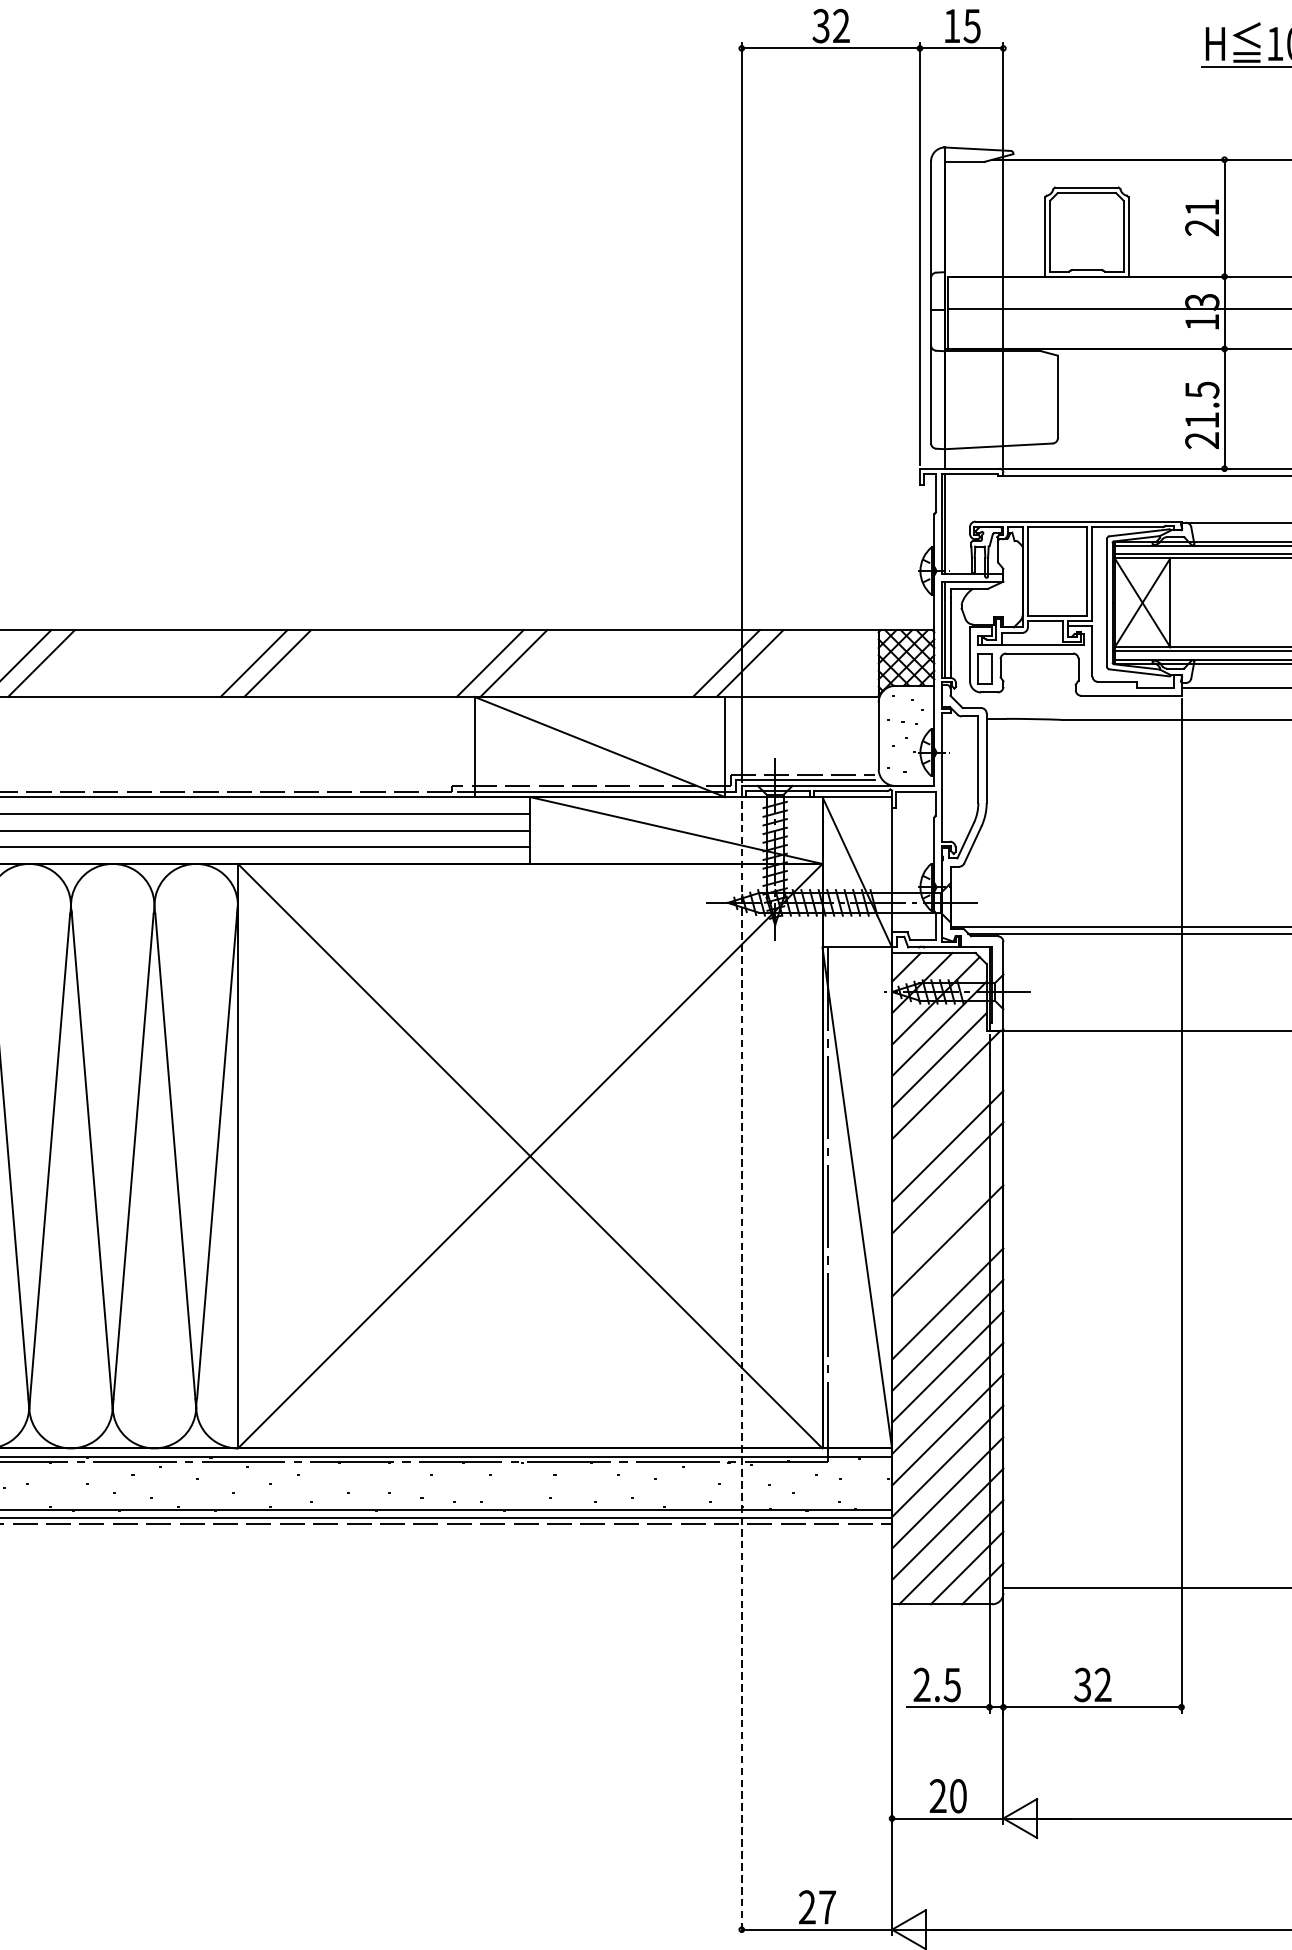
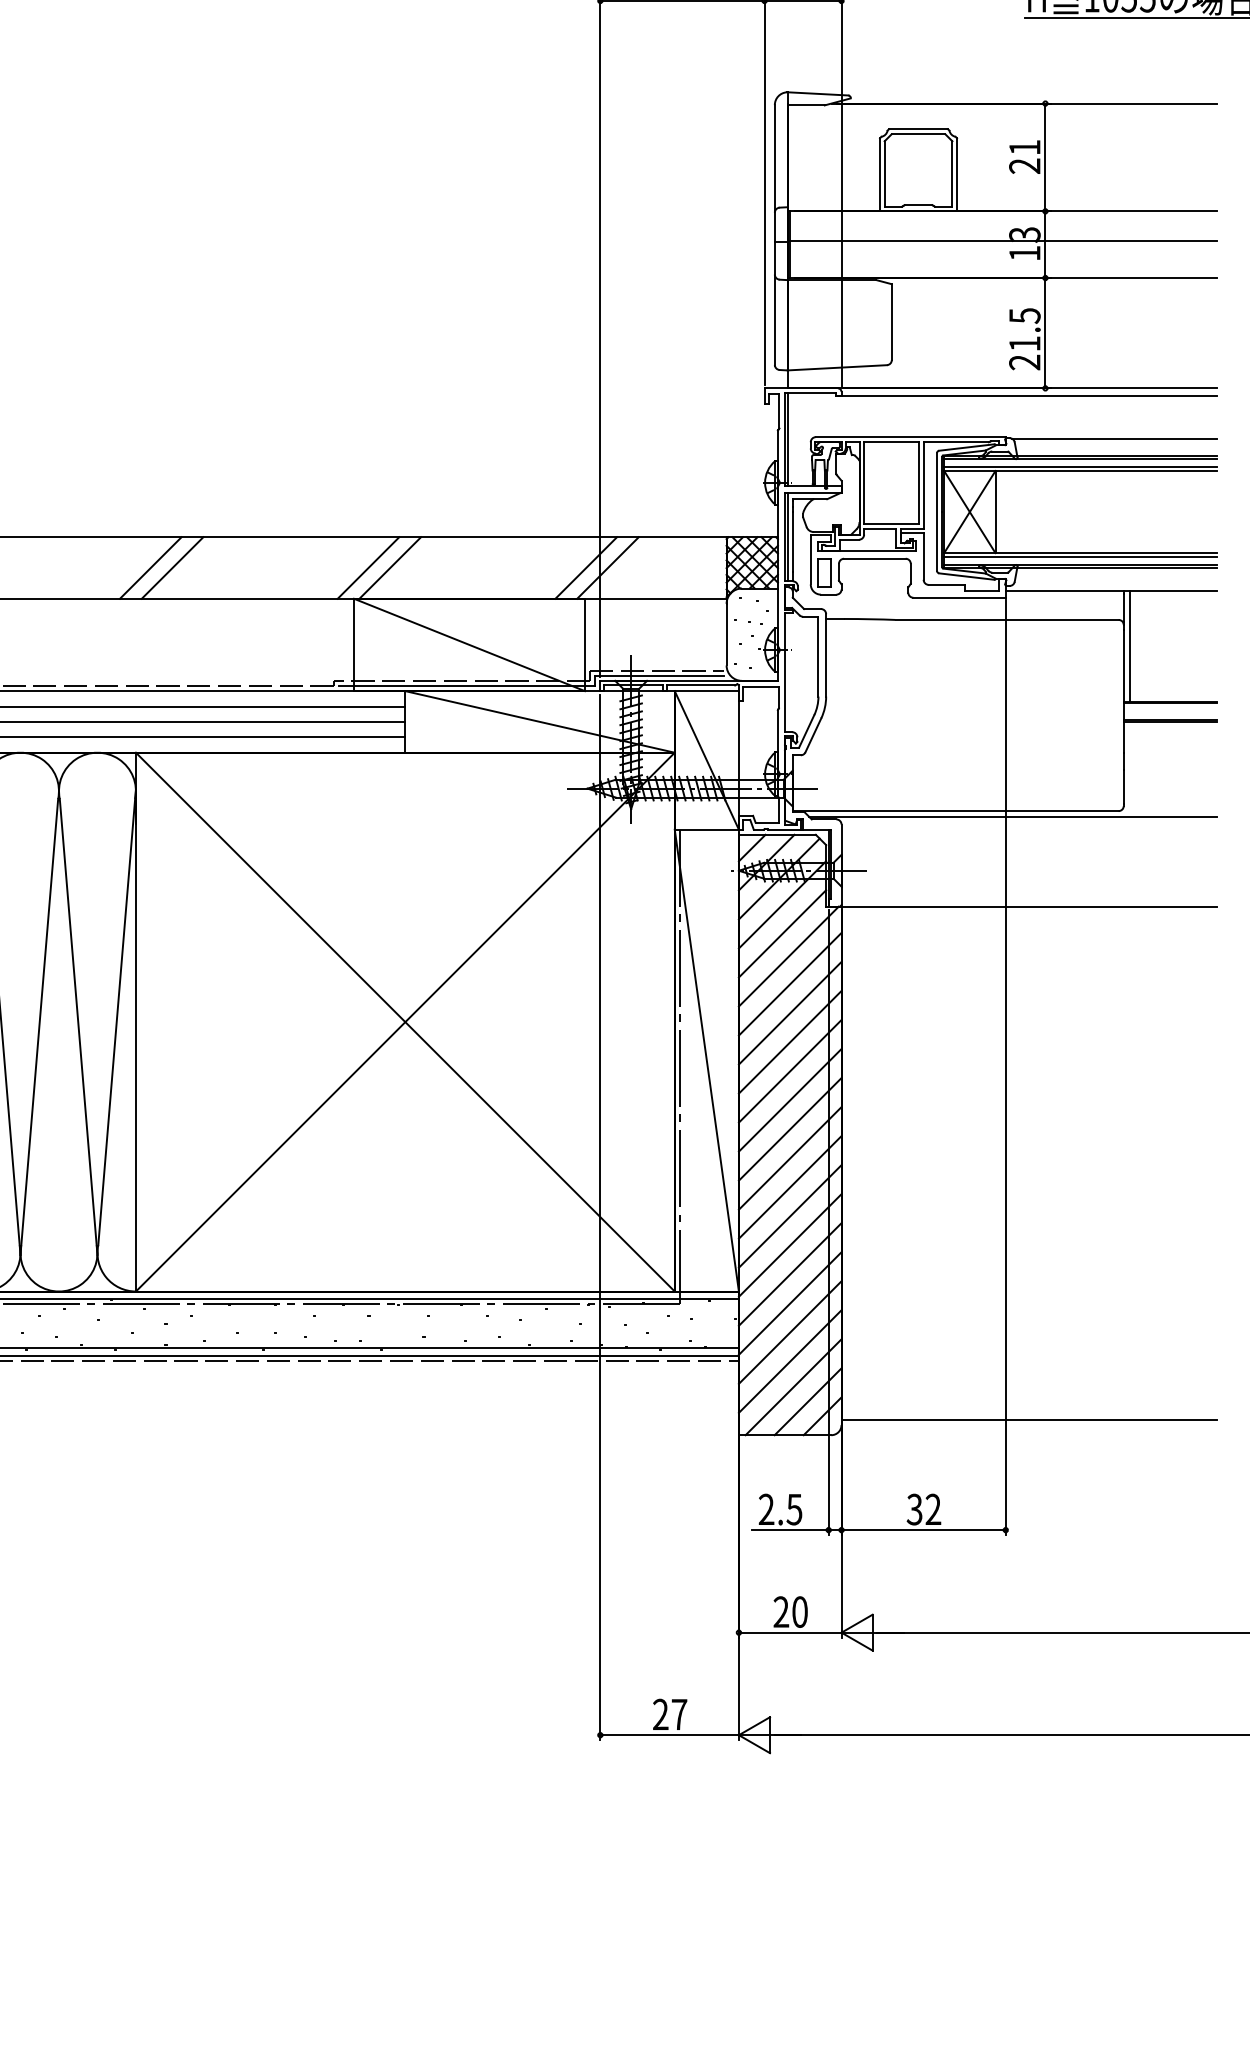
line: (946, 1114) -> (789, 983), added
line: (946, 1209) -> (789, 1071), added
line: (946, 1272) -> (789, 1129), added
line: (741, 1368) -> (600, 1217), dashed -> solid

